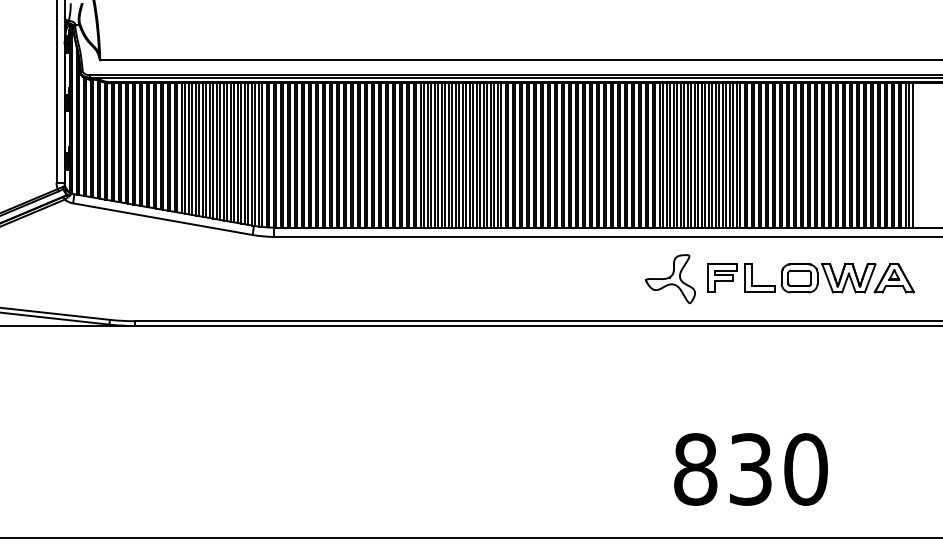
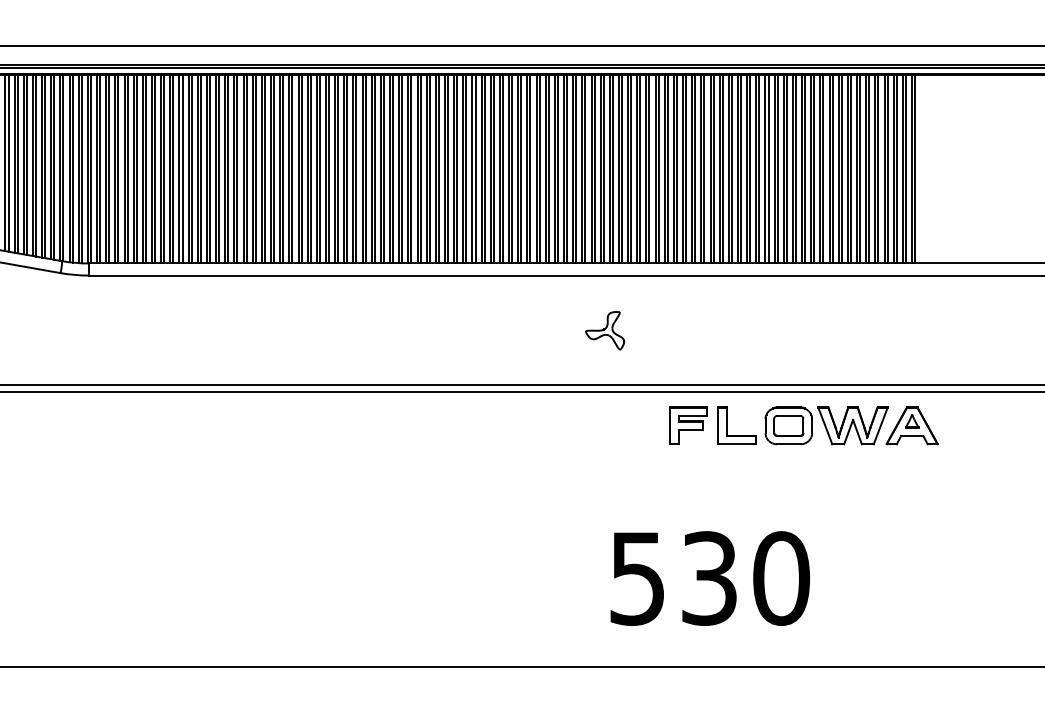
line: (913, 155) -> (921, 169), removed
part: (810, 278) -> (802, 426), moved
part: (670, 279) -> (604, 331), size x0.6
text: (695, 469) -> (637, 578), 830 -> 530

